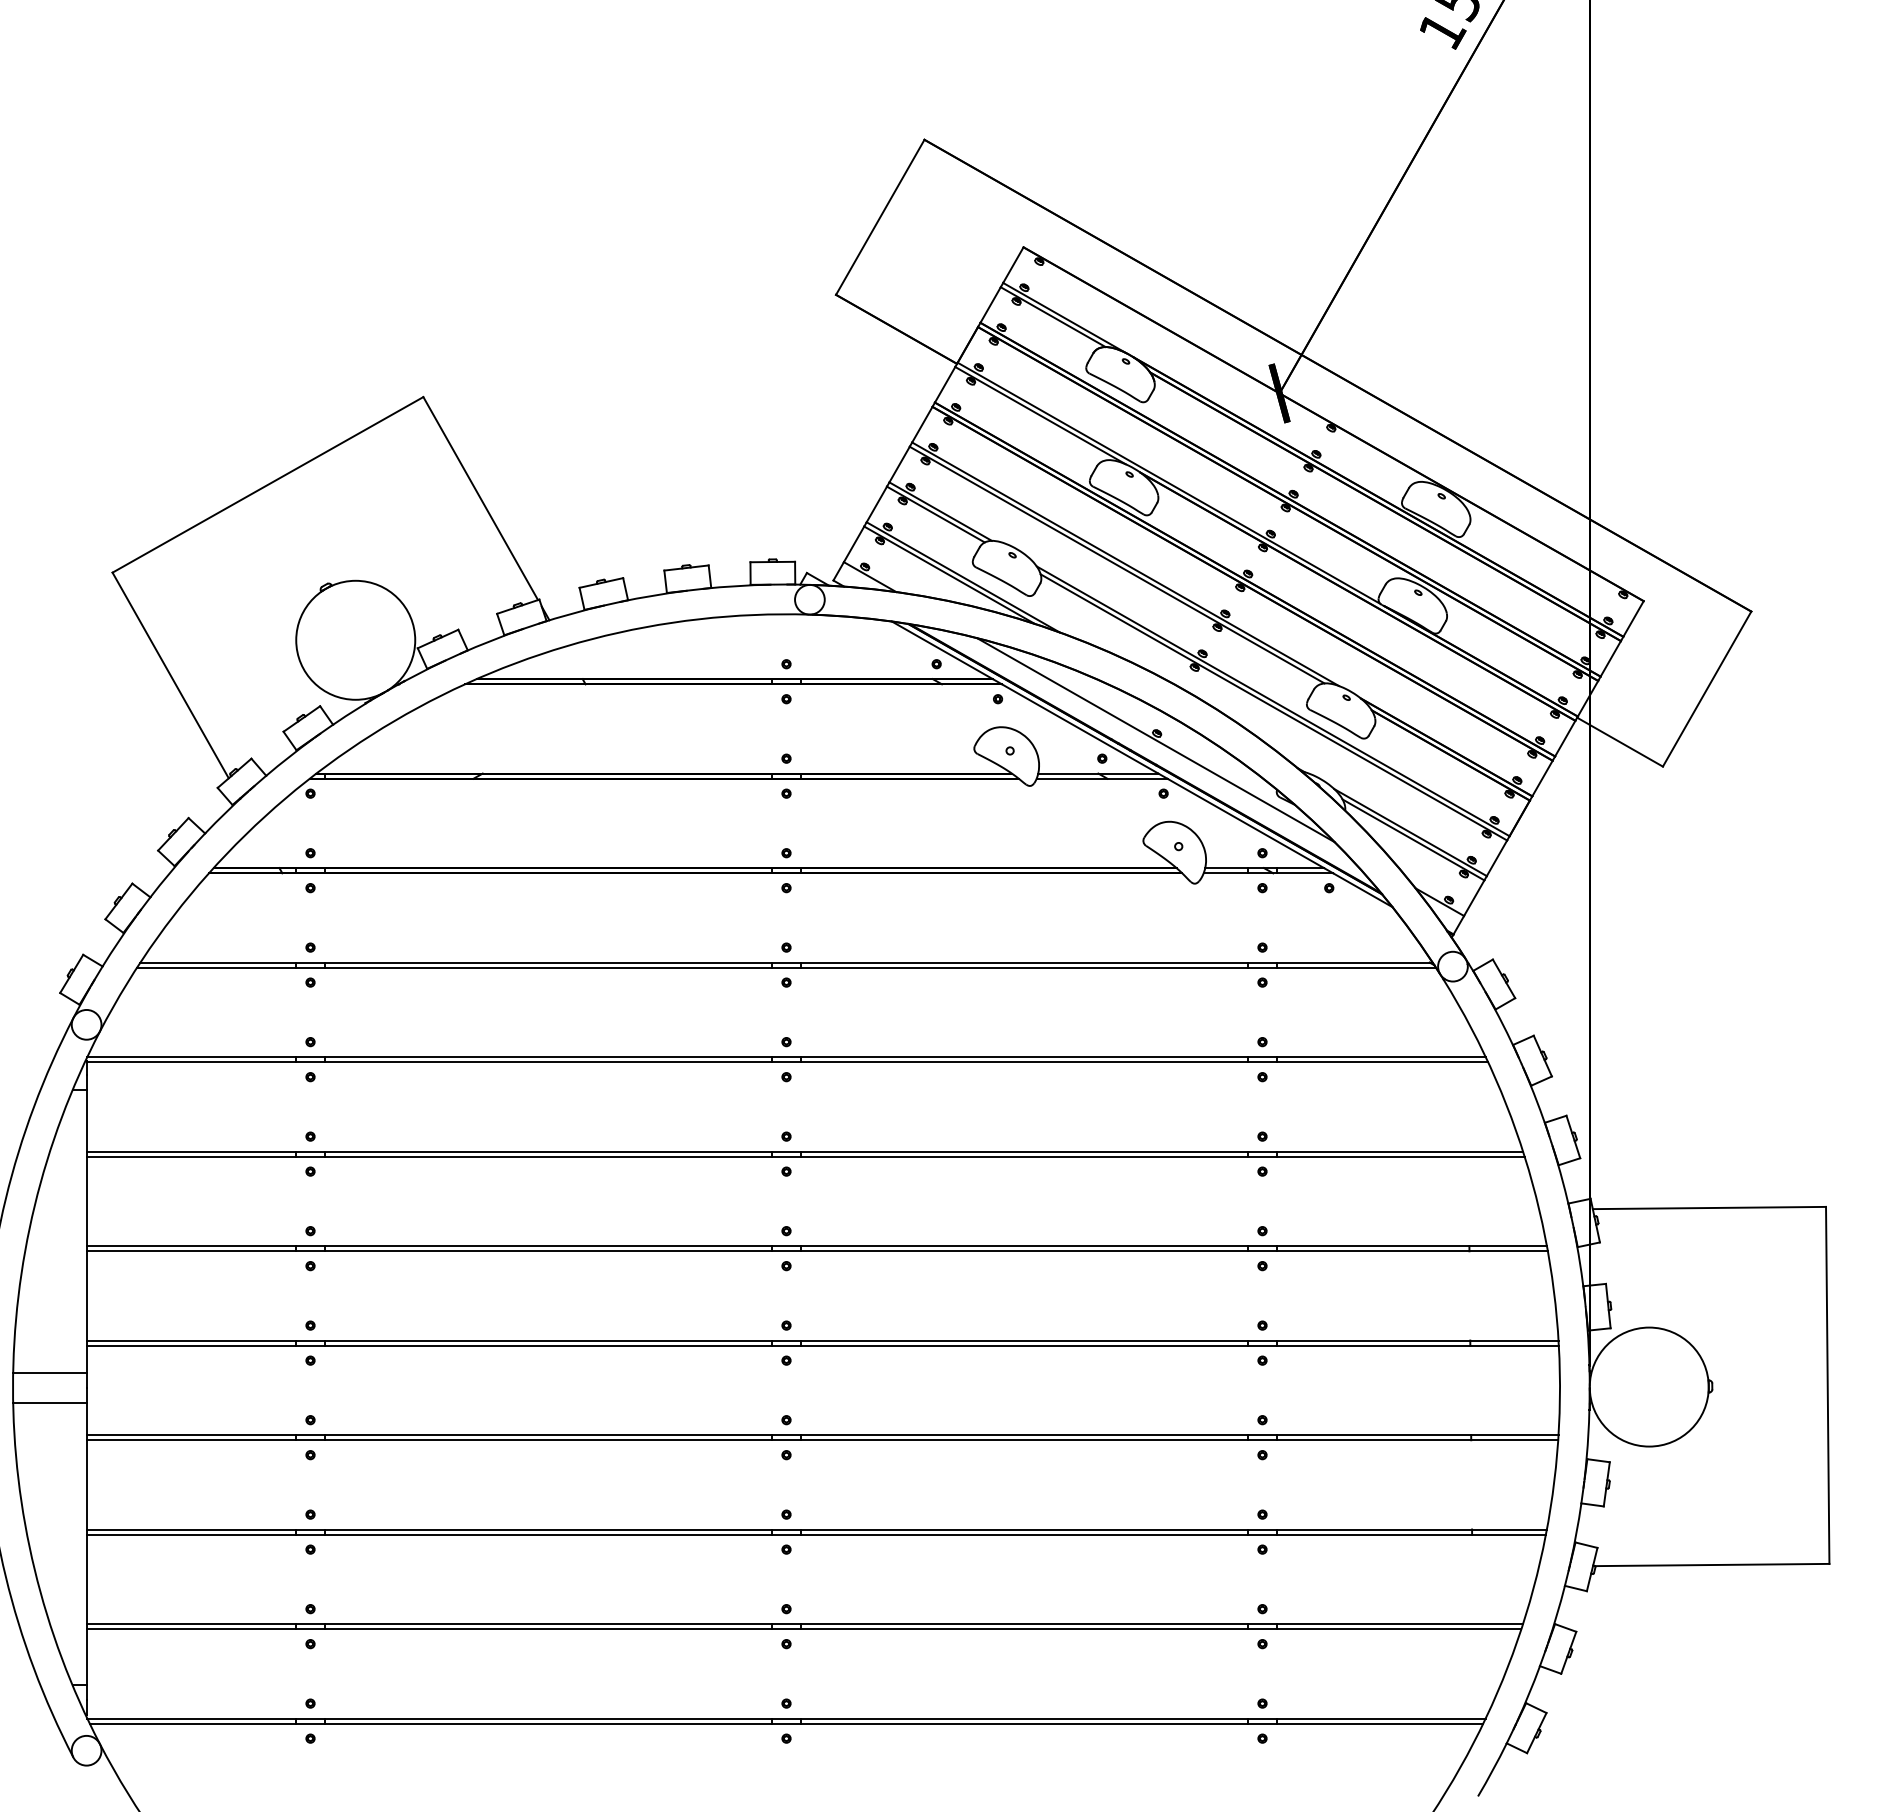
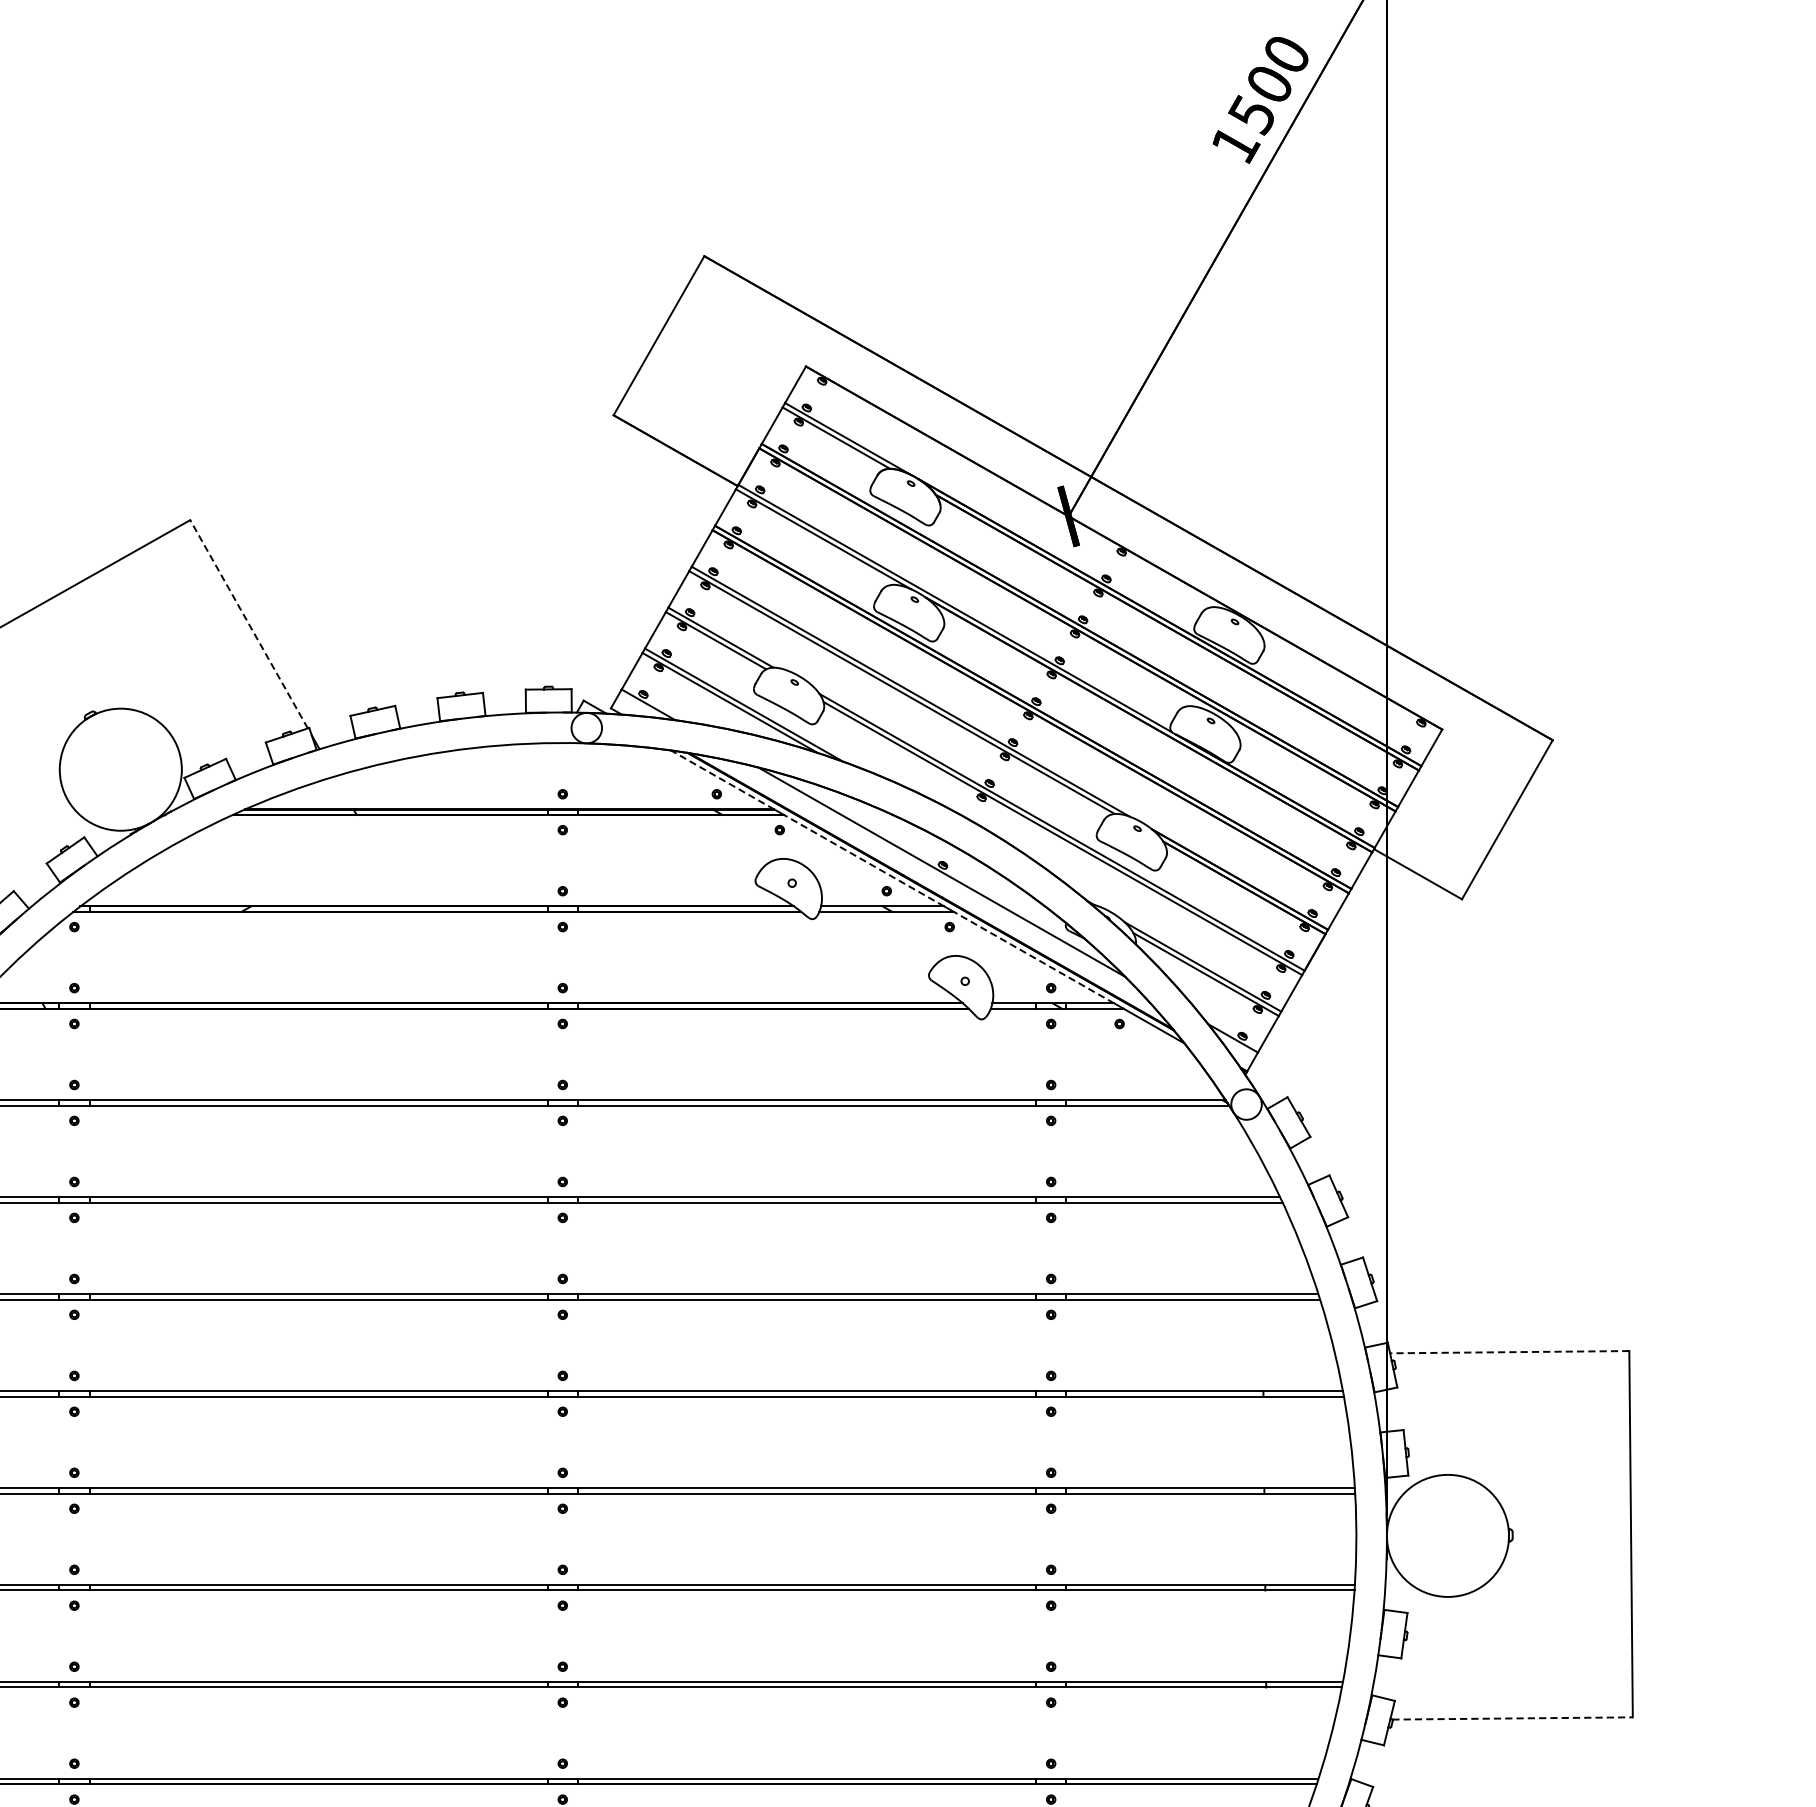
line: (480, 498) -> (248, 624), solid -> dashed
line: (941, 650) -> (721, 780), solid -> dashed
line: (1079, 728) -> (863, 860), solid -> dashed
line: (1245, 823) -> (1033, 957), solid -> dashed
line: (1709, 1208) -> (1509, 1352), solid -> dashed
line: (1712, 1565) -> (1512, 1718), solid -> dashed

